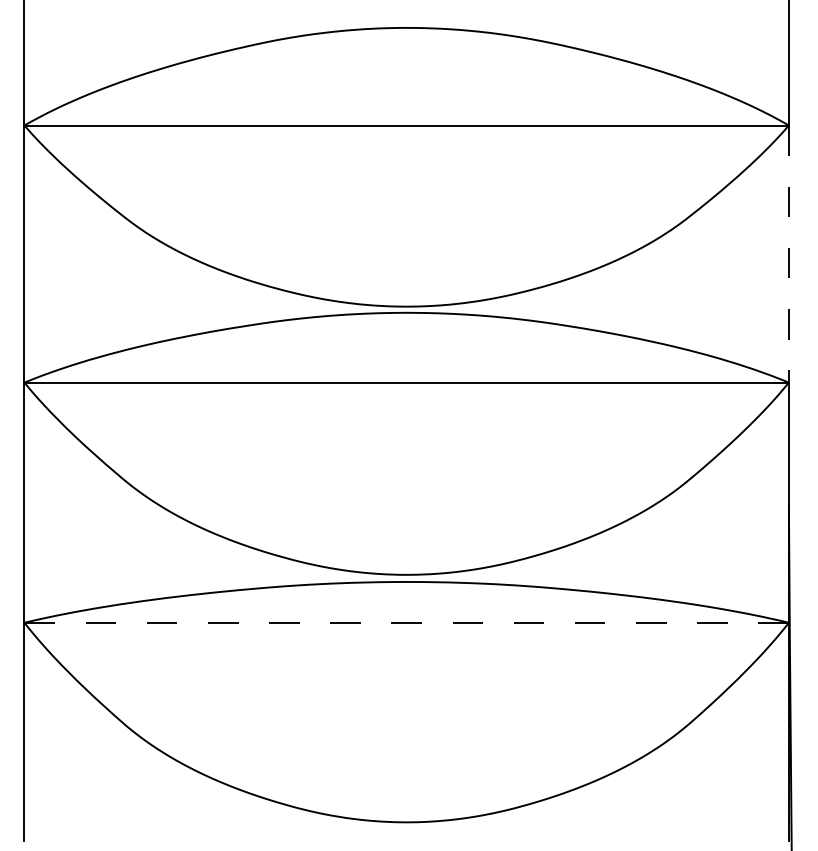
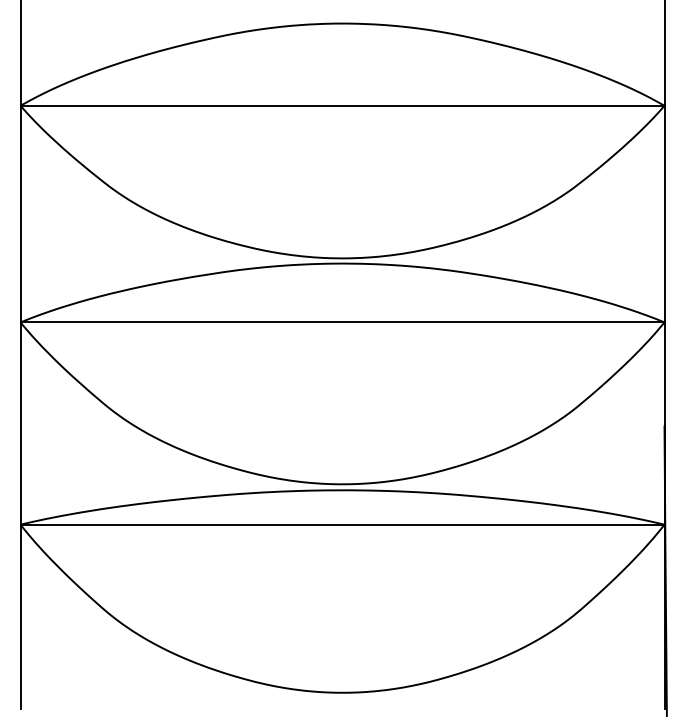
line: (788, 254) -> (664, 214), dashed -> solid
line: (406, 622) -> (342, 524), dashed -> solid

